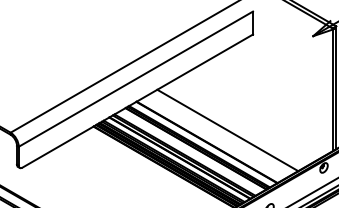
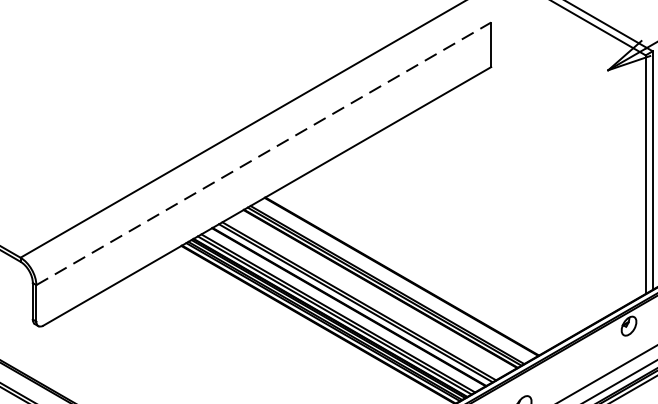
line: (136, 78) -> (264, 152), solid -> dashed
line: (227, 130) -> (441, 253), removed

